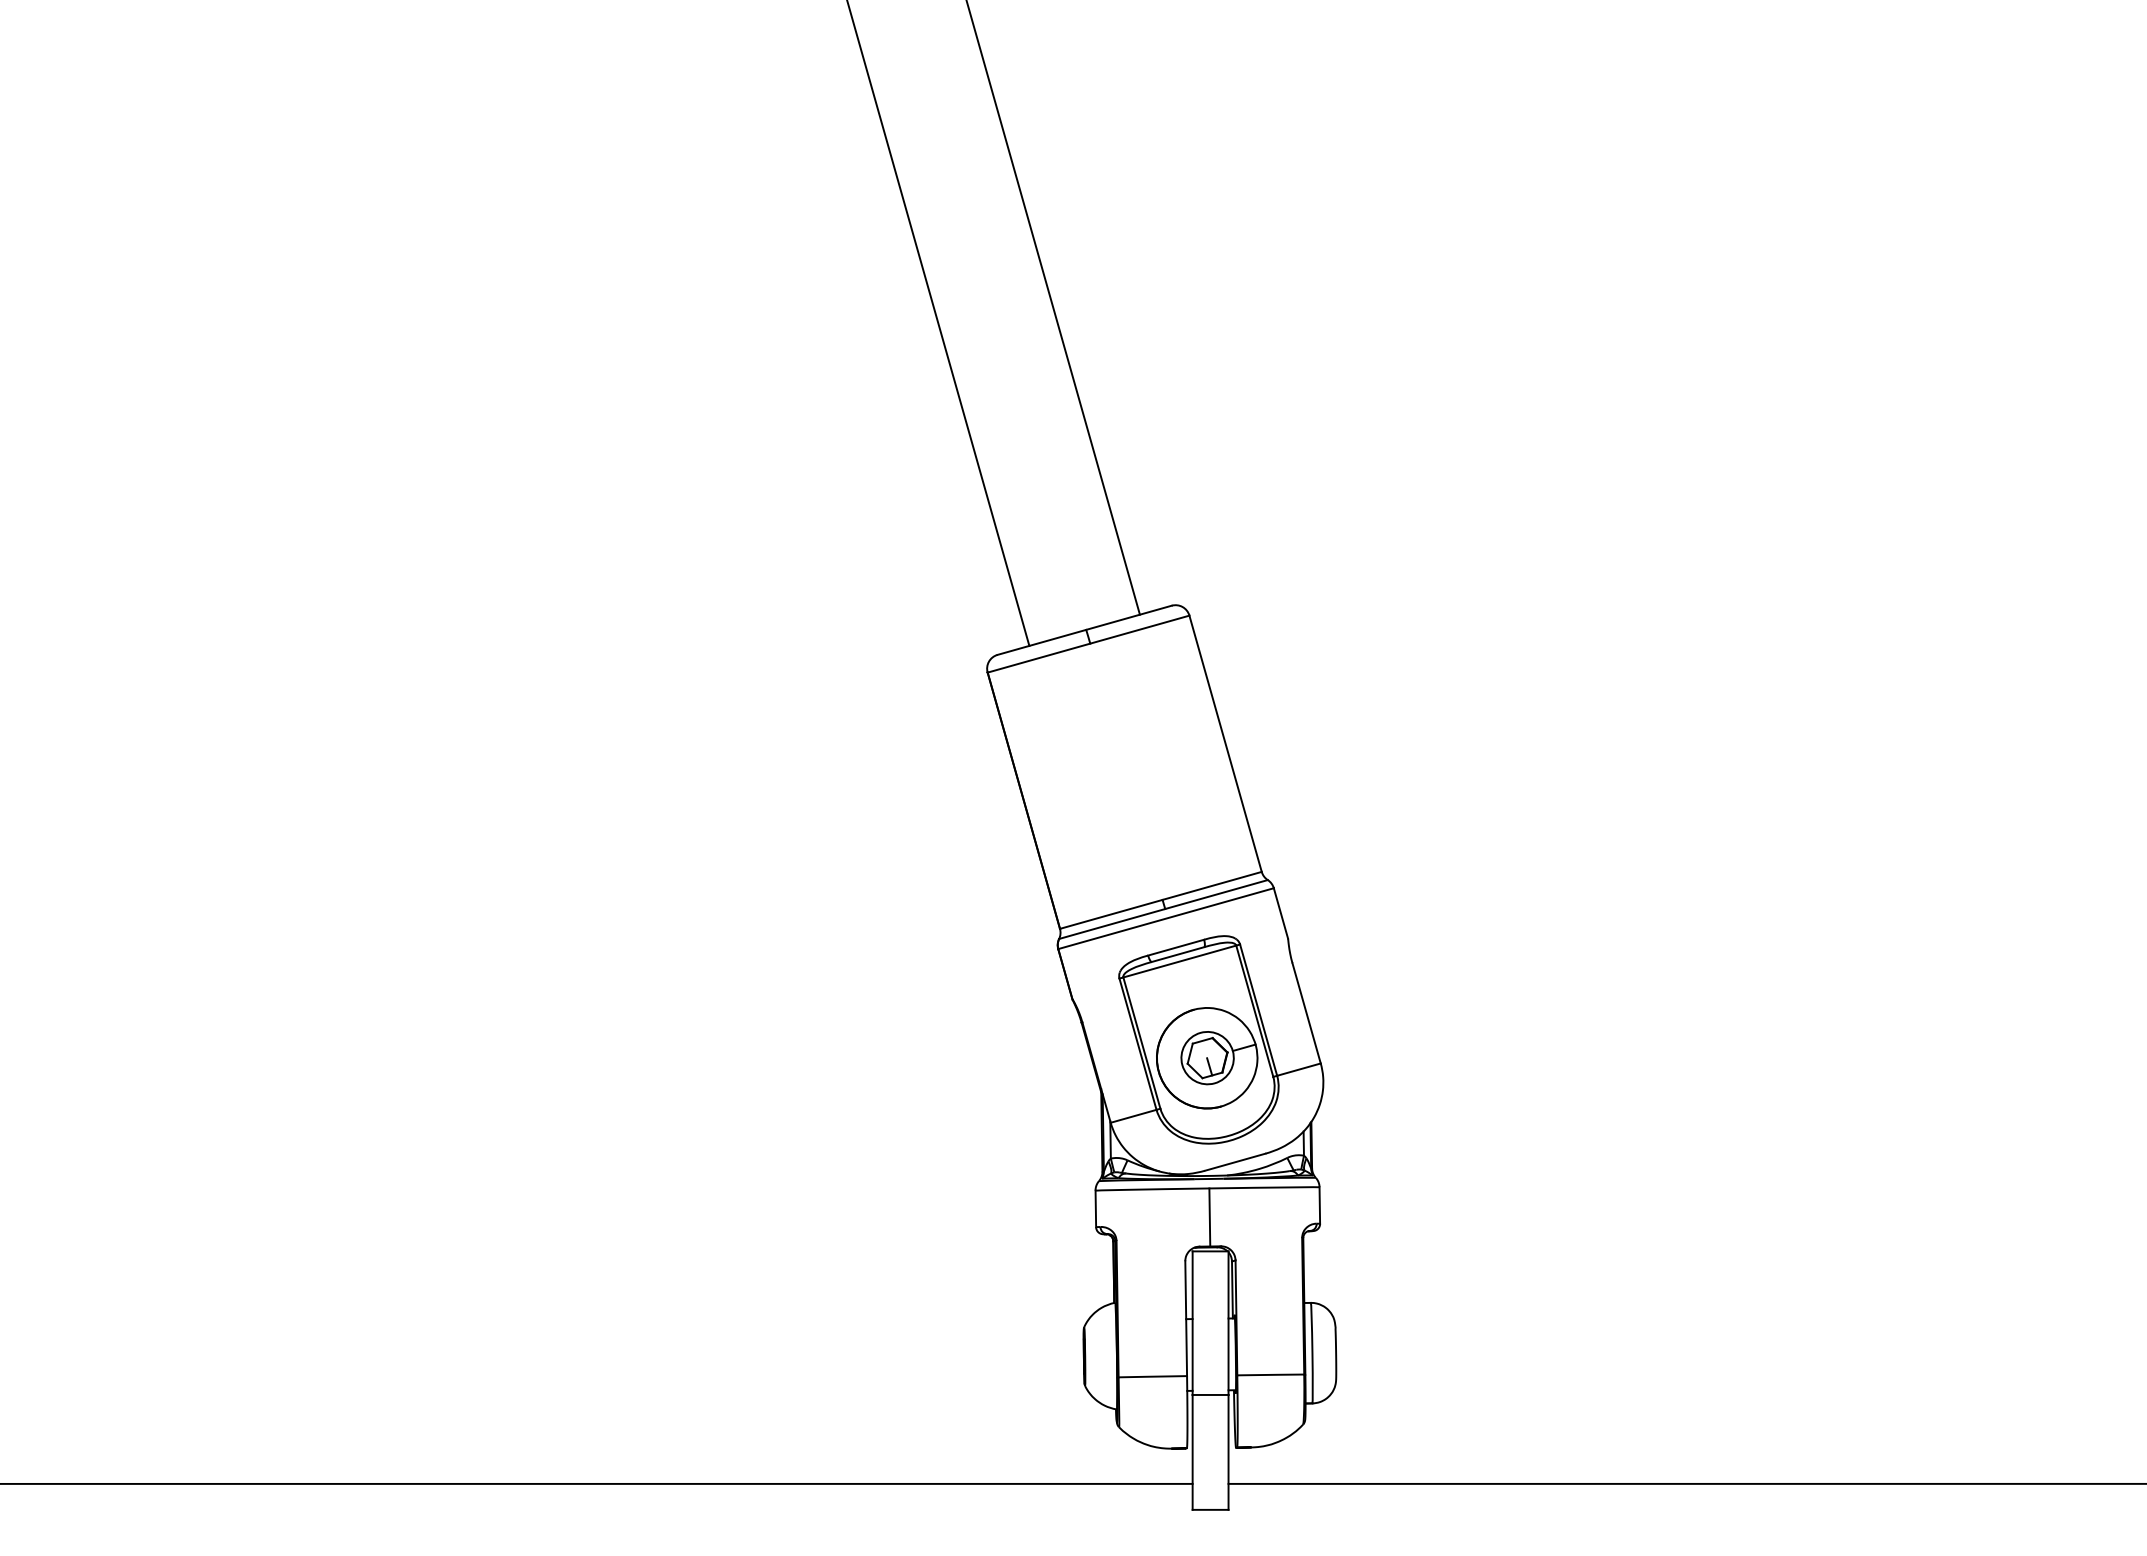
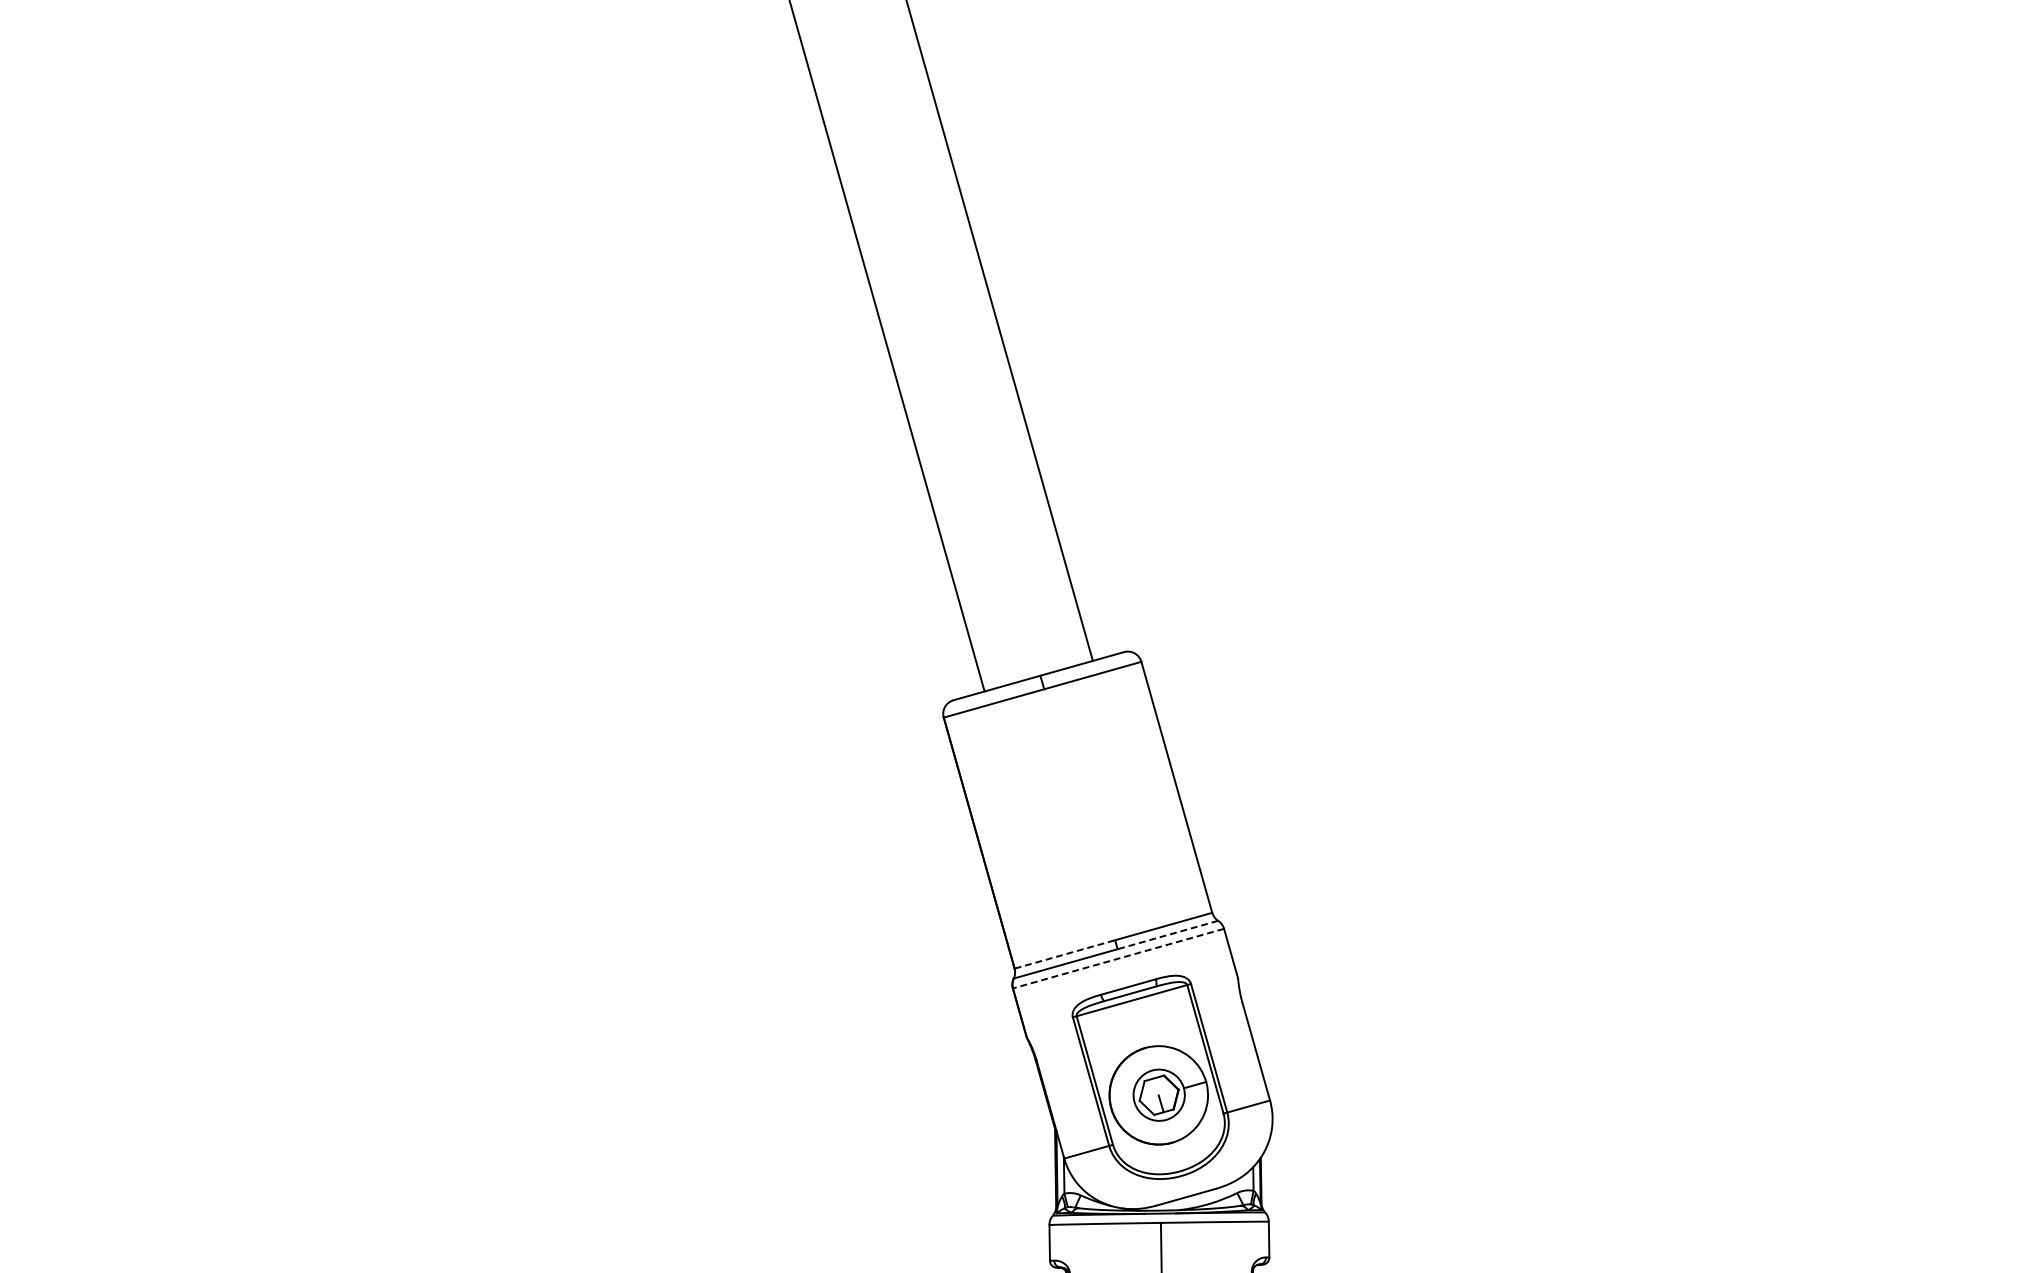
line: (1216, 894) -> (1167, 934), solid -> dashed
line: (1111, 914) -> (1065, 954), solid -> dashed
line: (1166, 918) -> (1118, 958), solid -> dashed

